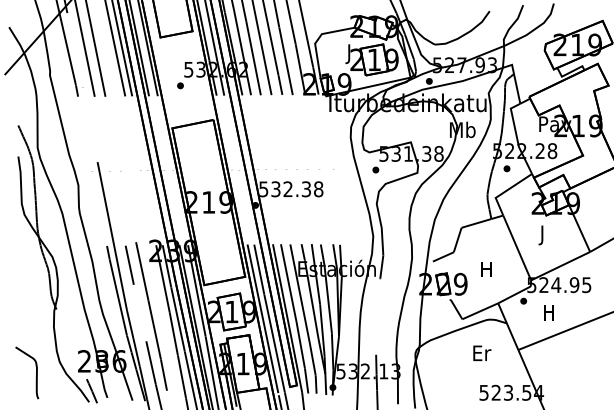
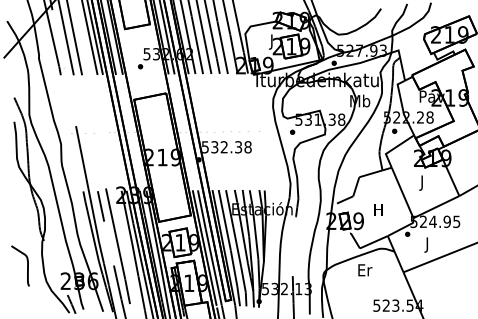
text: (548, 314) -> (426, 244), H -> J
text: (482, 352) -> (365, 269), moved
curve: (36, 372) -> (27, 265), moved

